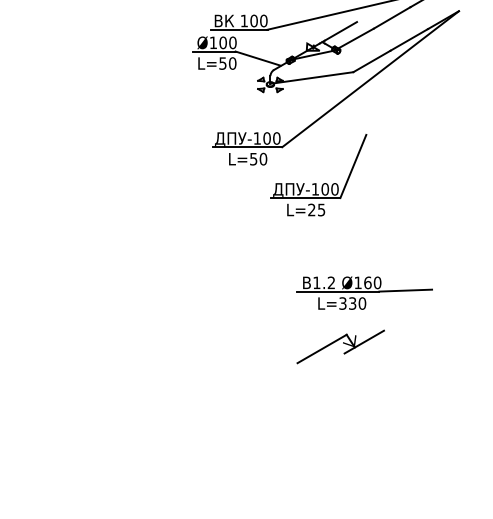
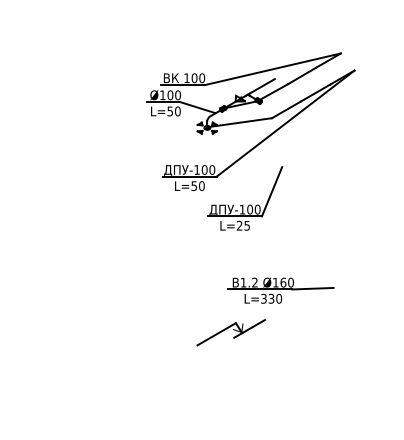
part: (339, 346) -> (230, 332), moved

